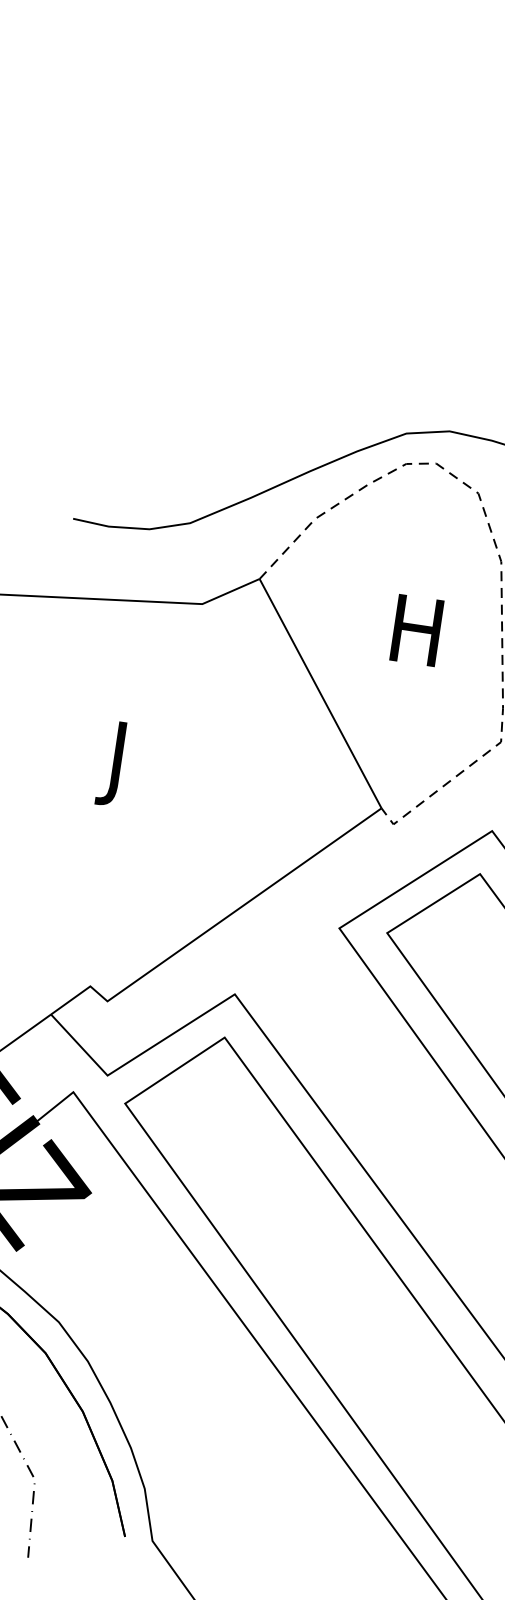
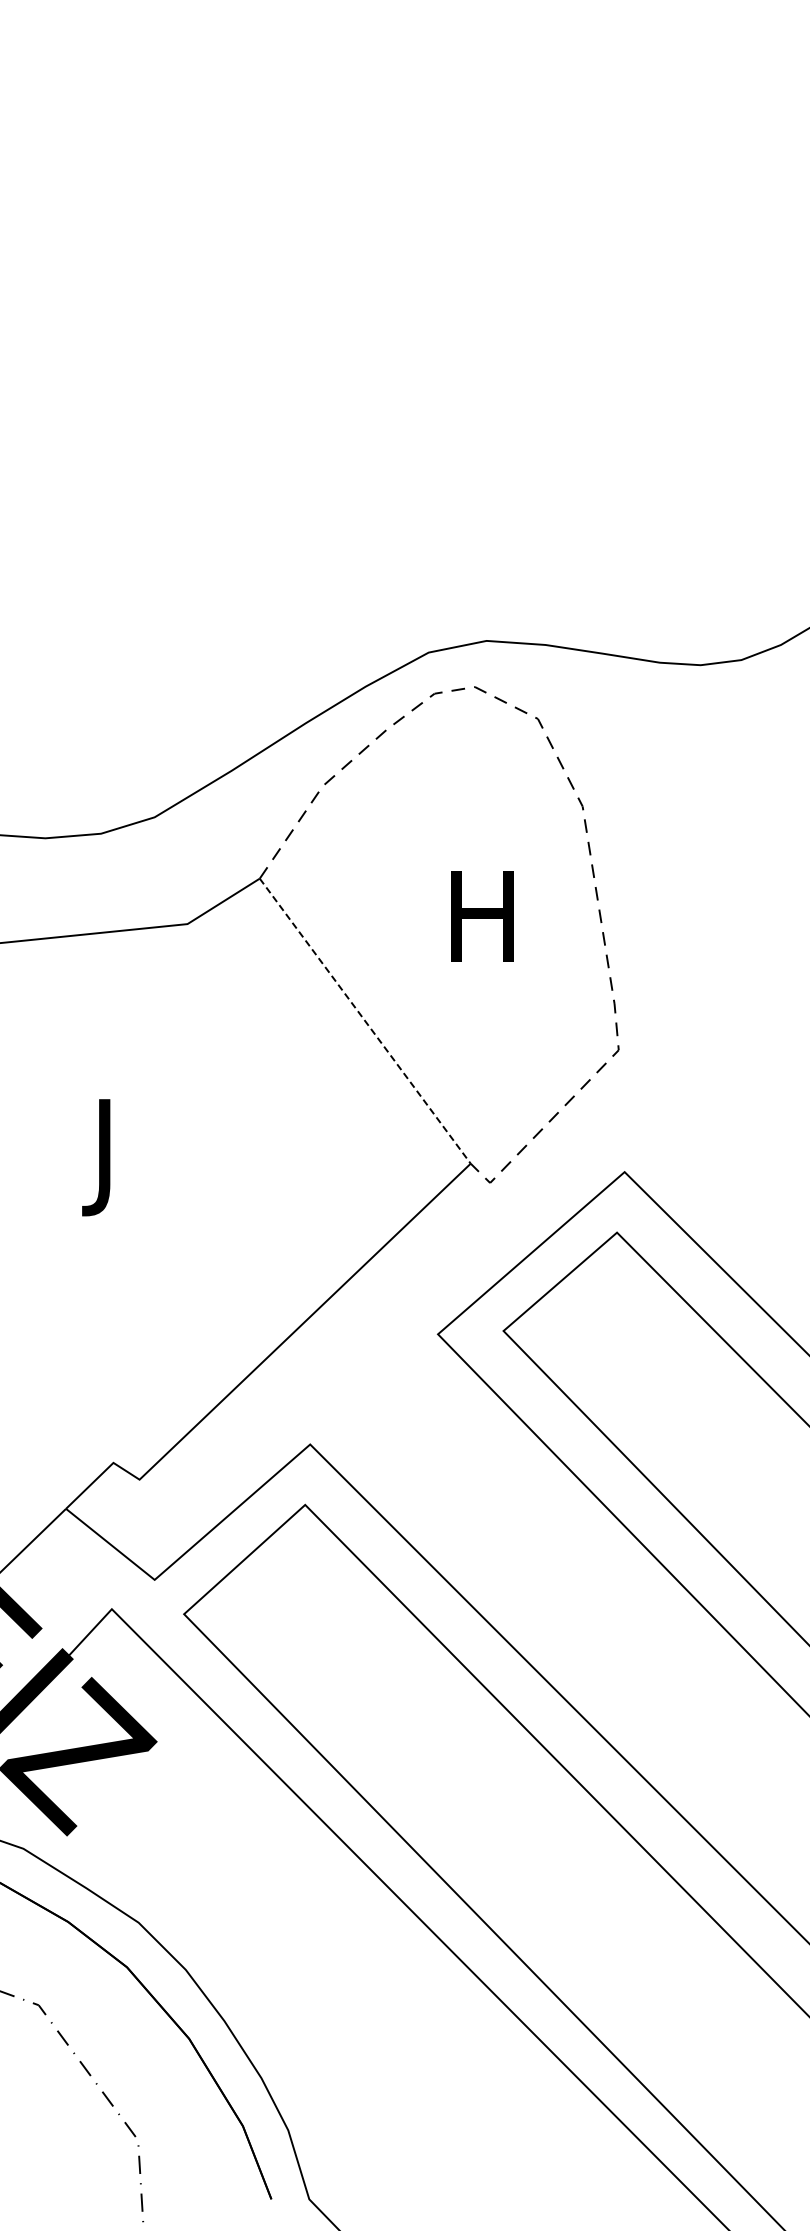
line: (320, 693) -> (365, 1021), solid -> dashed

